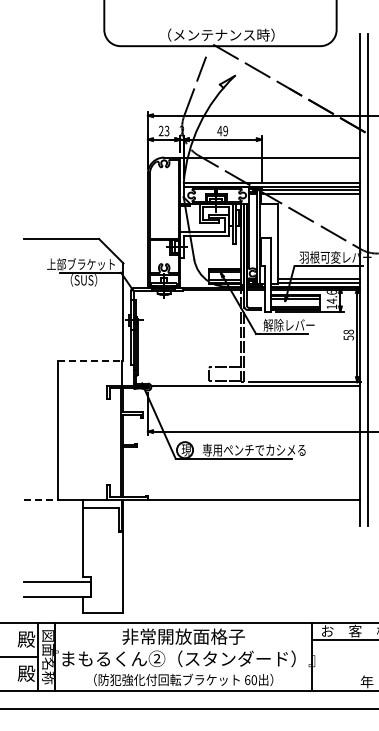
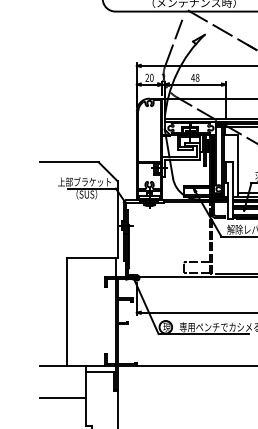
text: (166, 131) -> (151, 78), 23 -> 20
text: (225, 131) -> (197, 78), 49 -> 48
line: (90, 361) -> (91, 257), dashed -> solid
line: (41, 499) -> (53, 365), dashed -> solid
line: (53, 540) -> (63, 397), added

